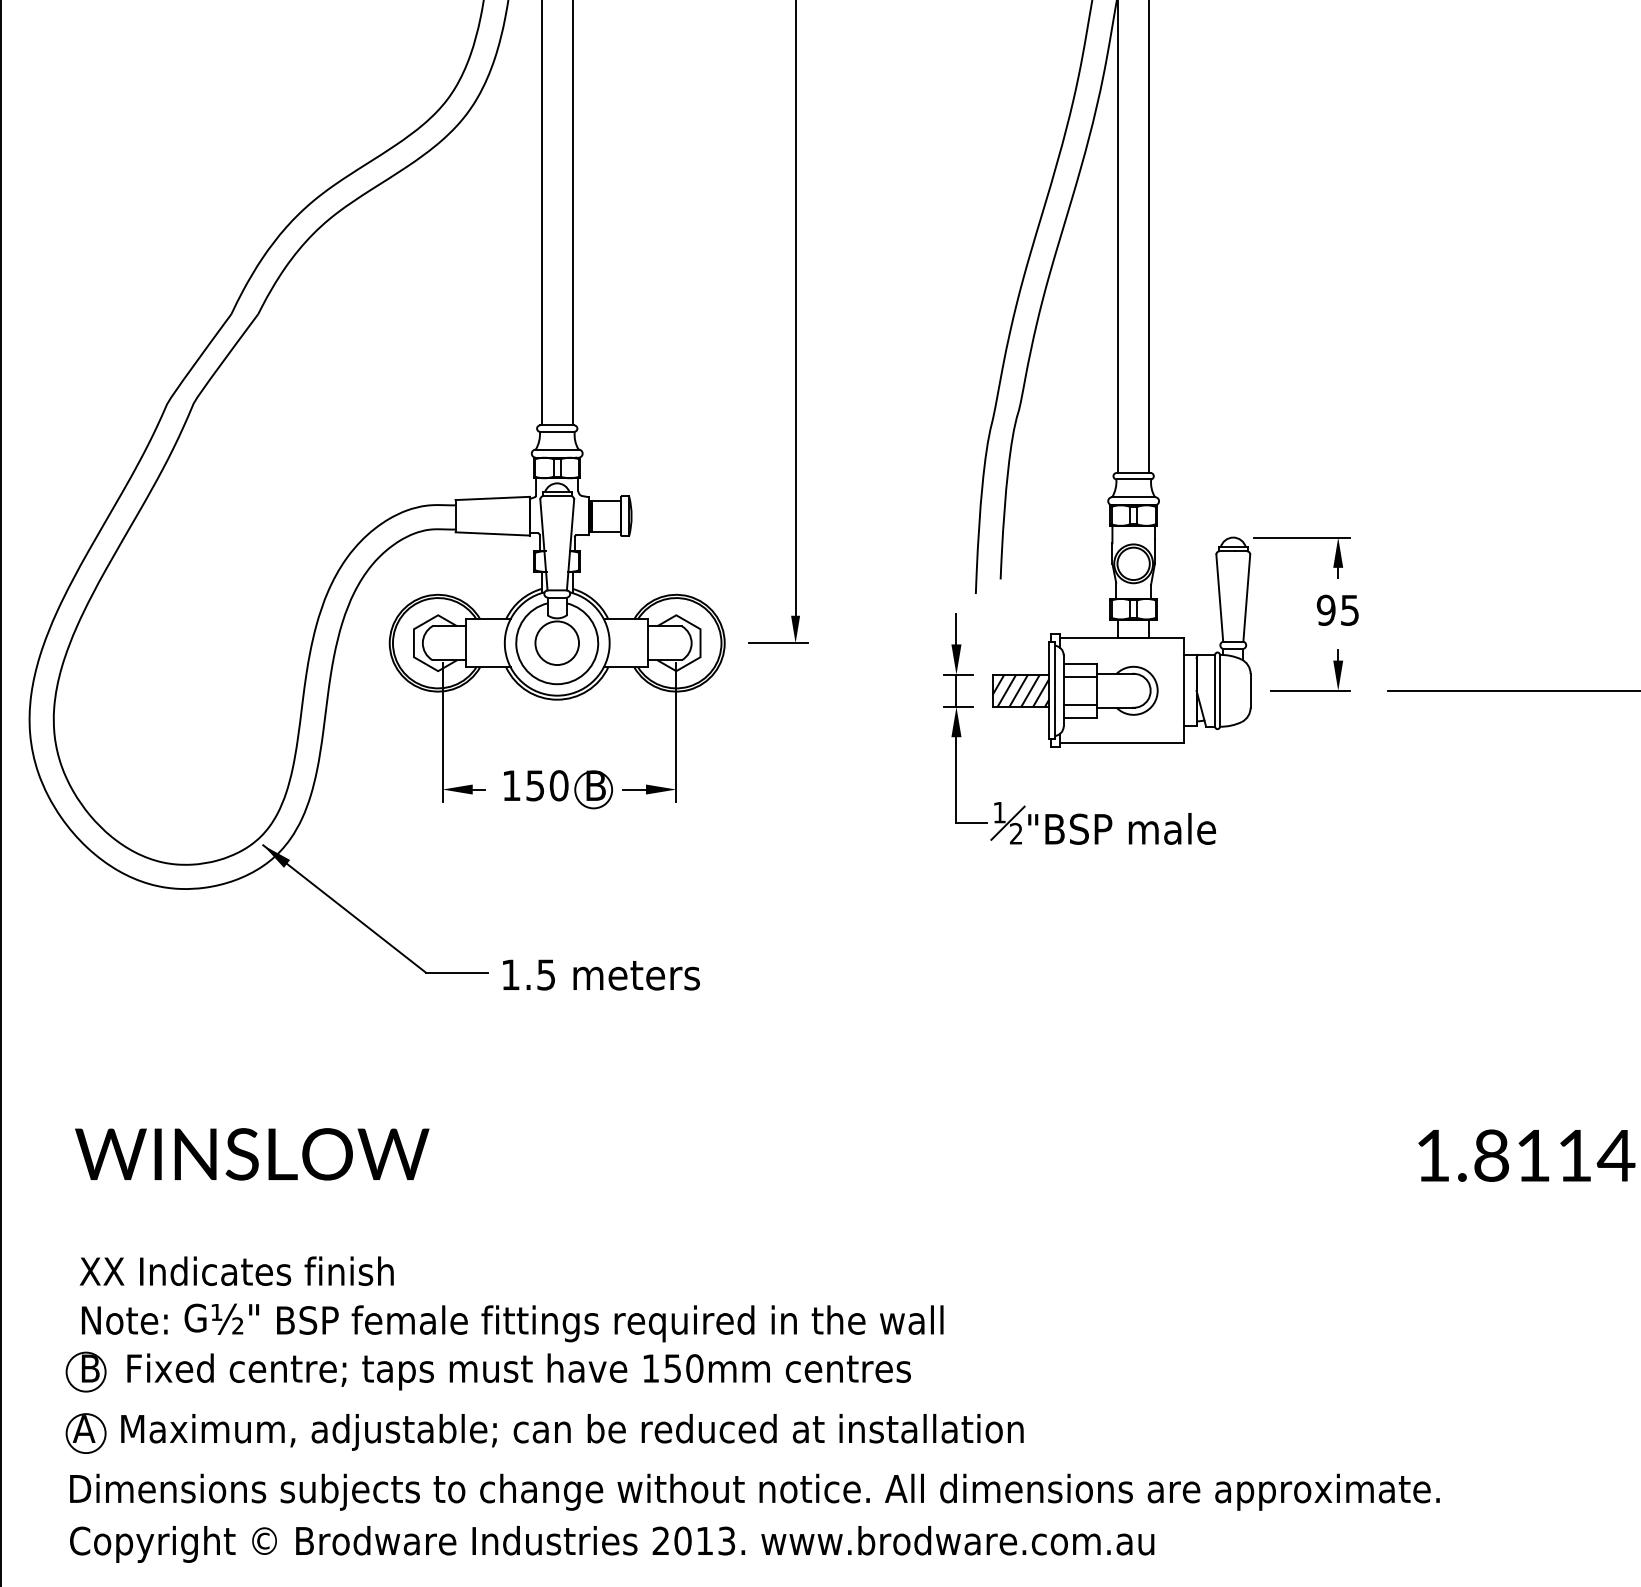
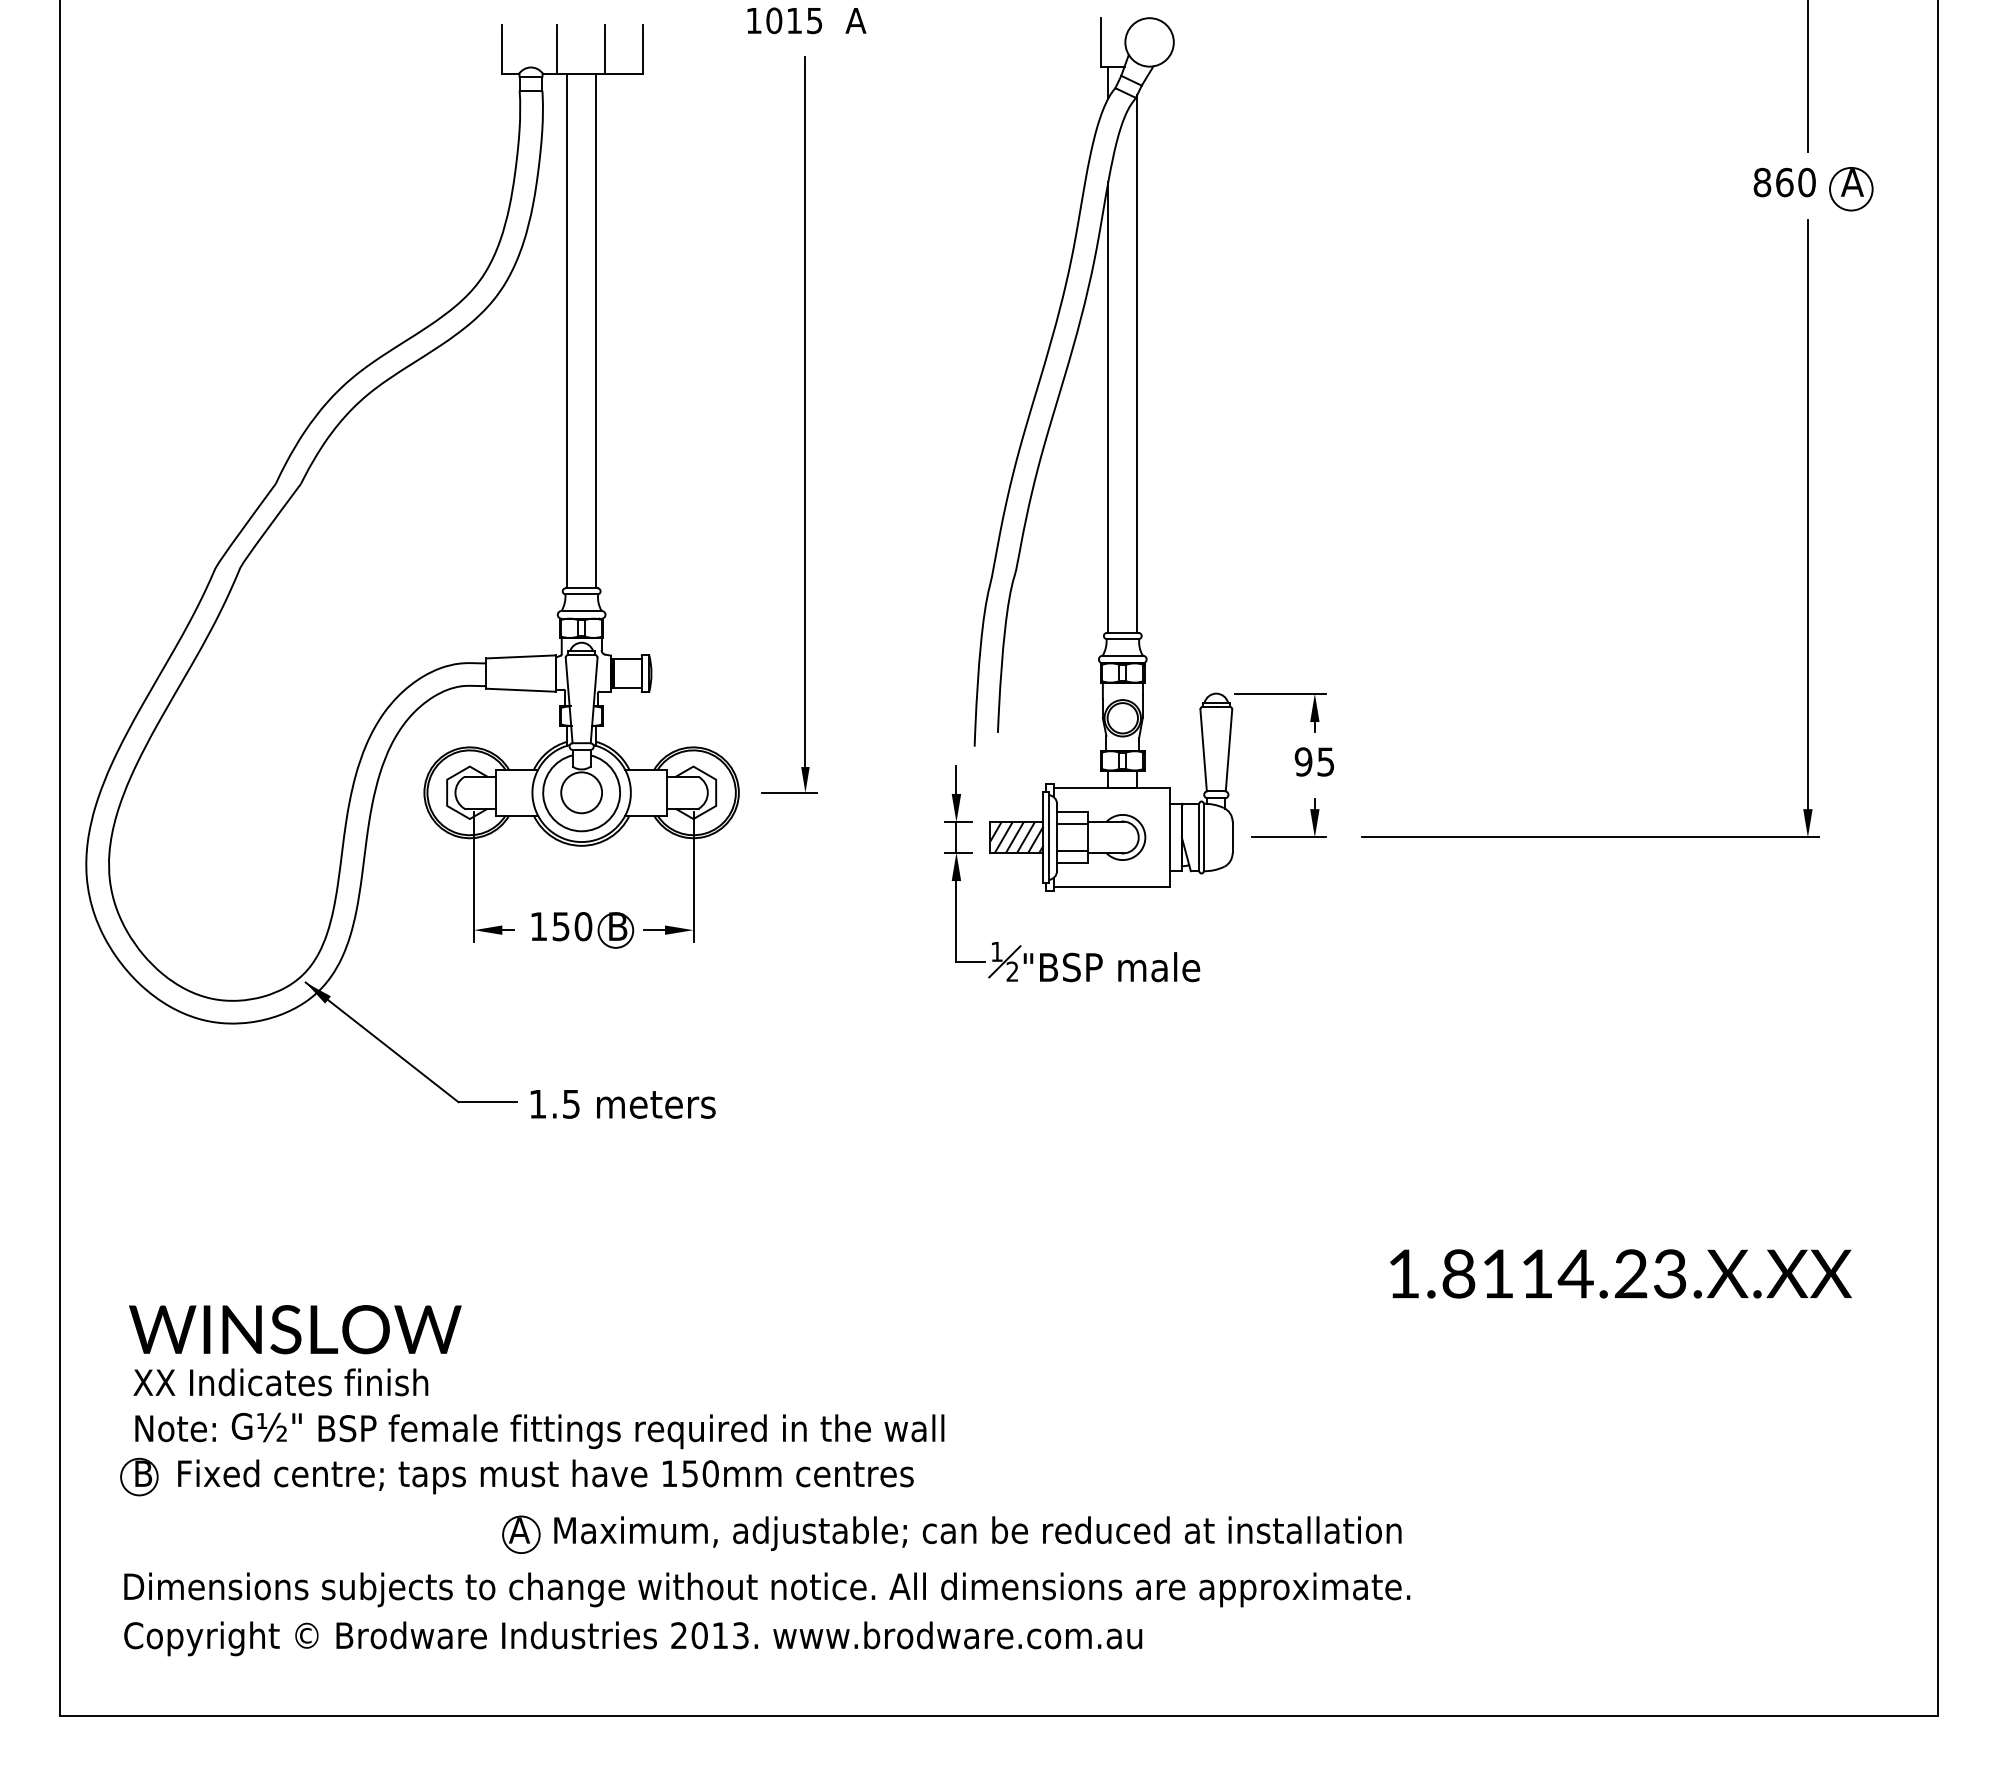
text: (252, 1154) -> (295, 1329), moved
part: (544, 1433) -> (951, 1534), moved

